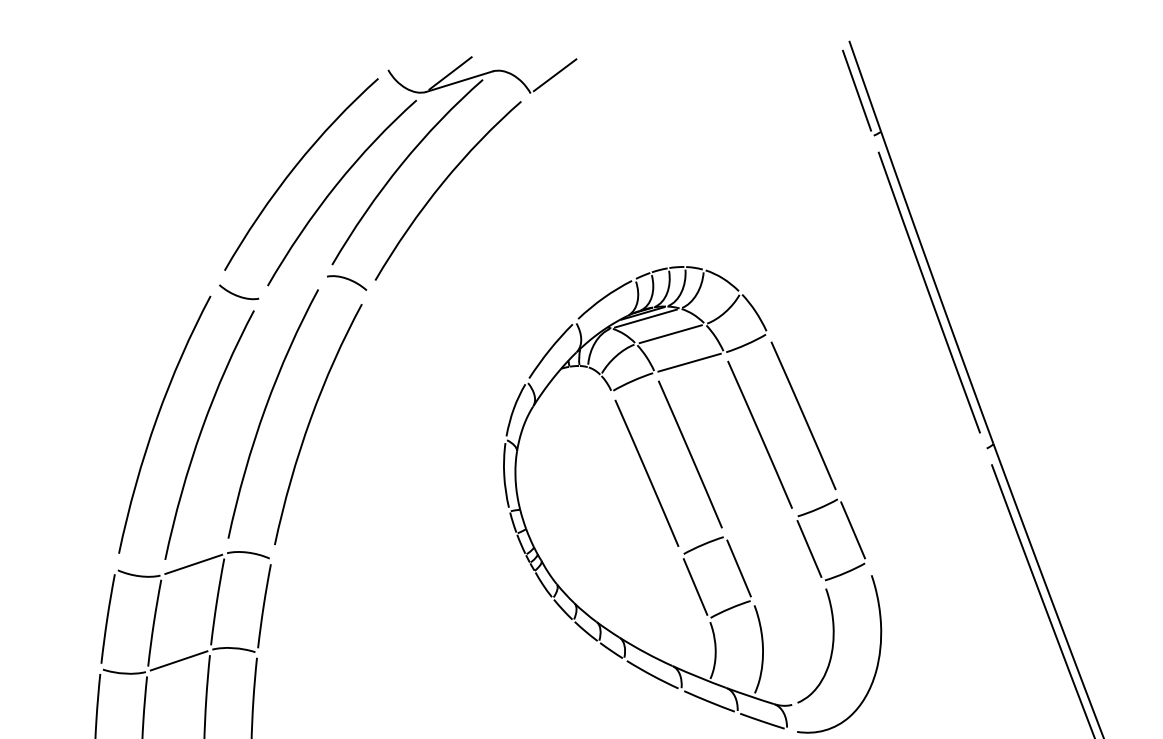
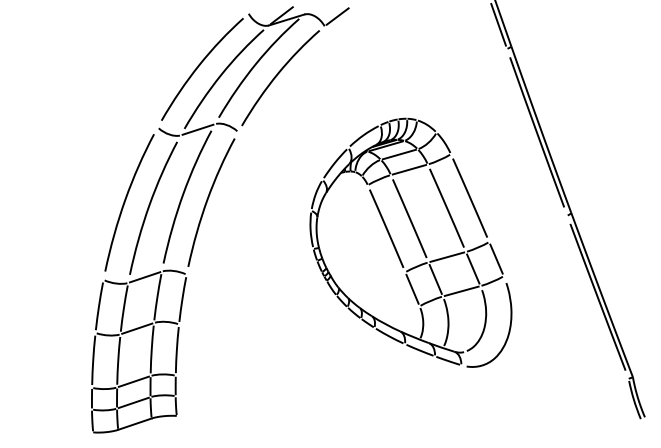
line: (292, 287) -> (197, 129), added
line: (761, 525) -> (447, 256), added
line: (787, 589) -> (461, 290), added

